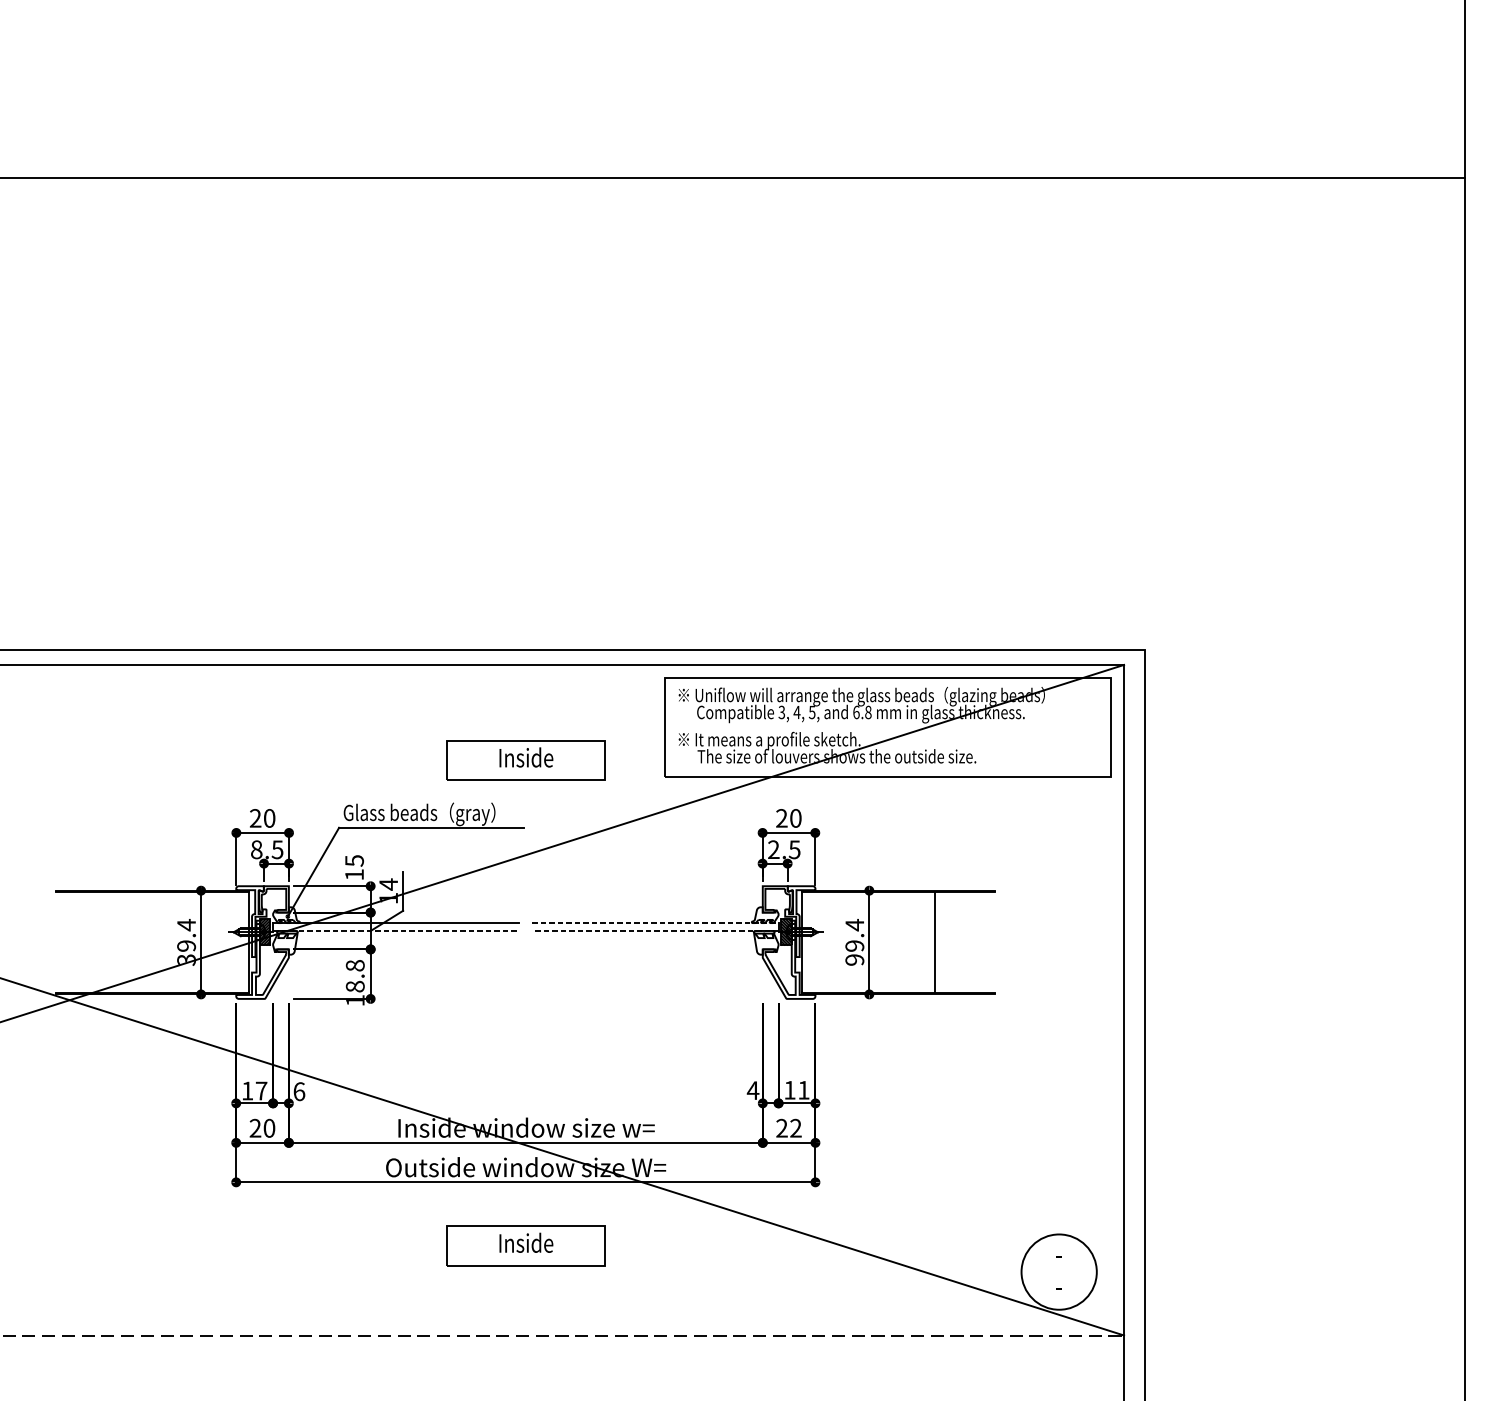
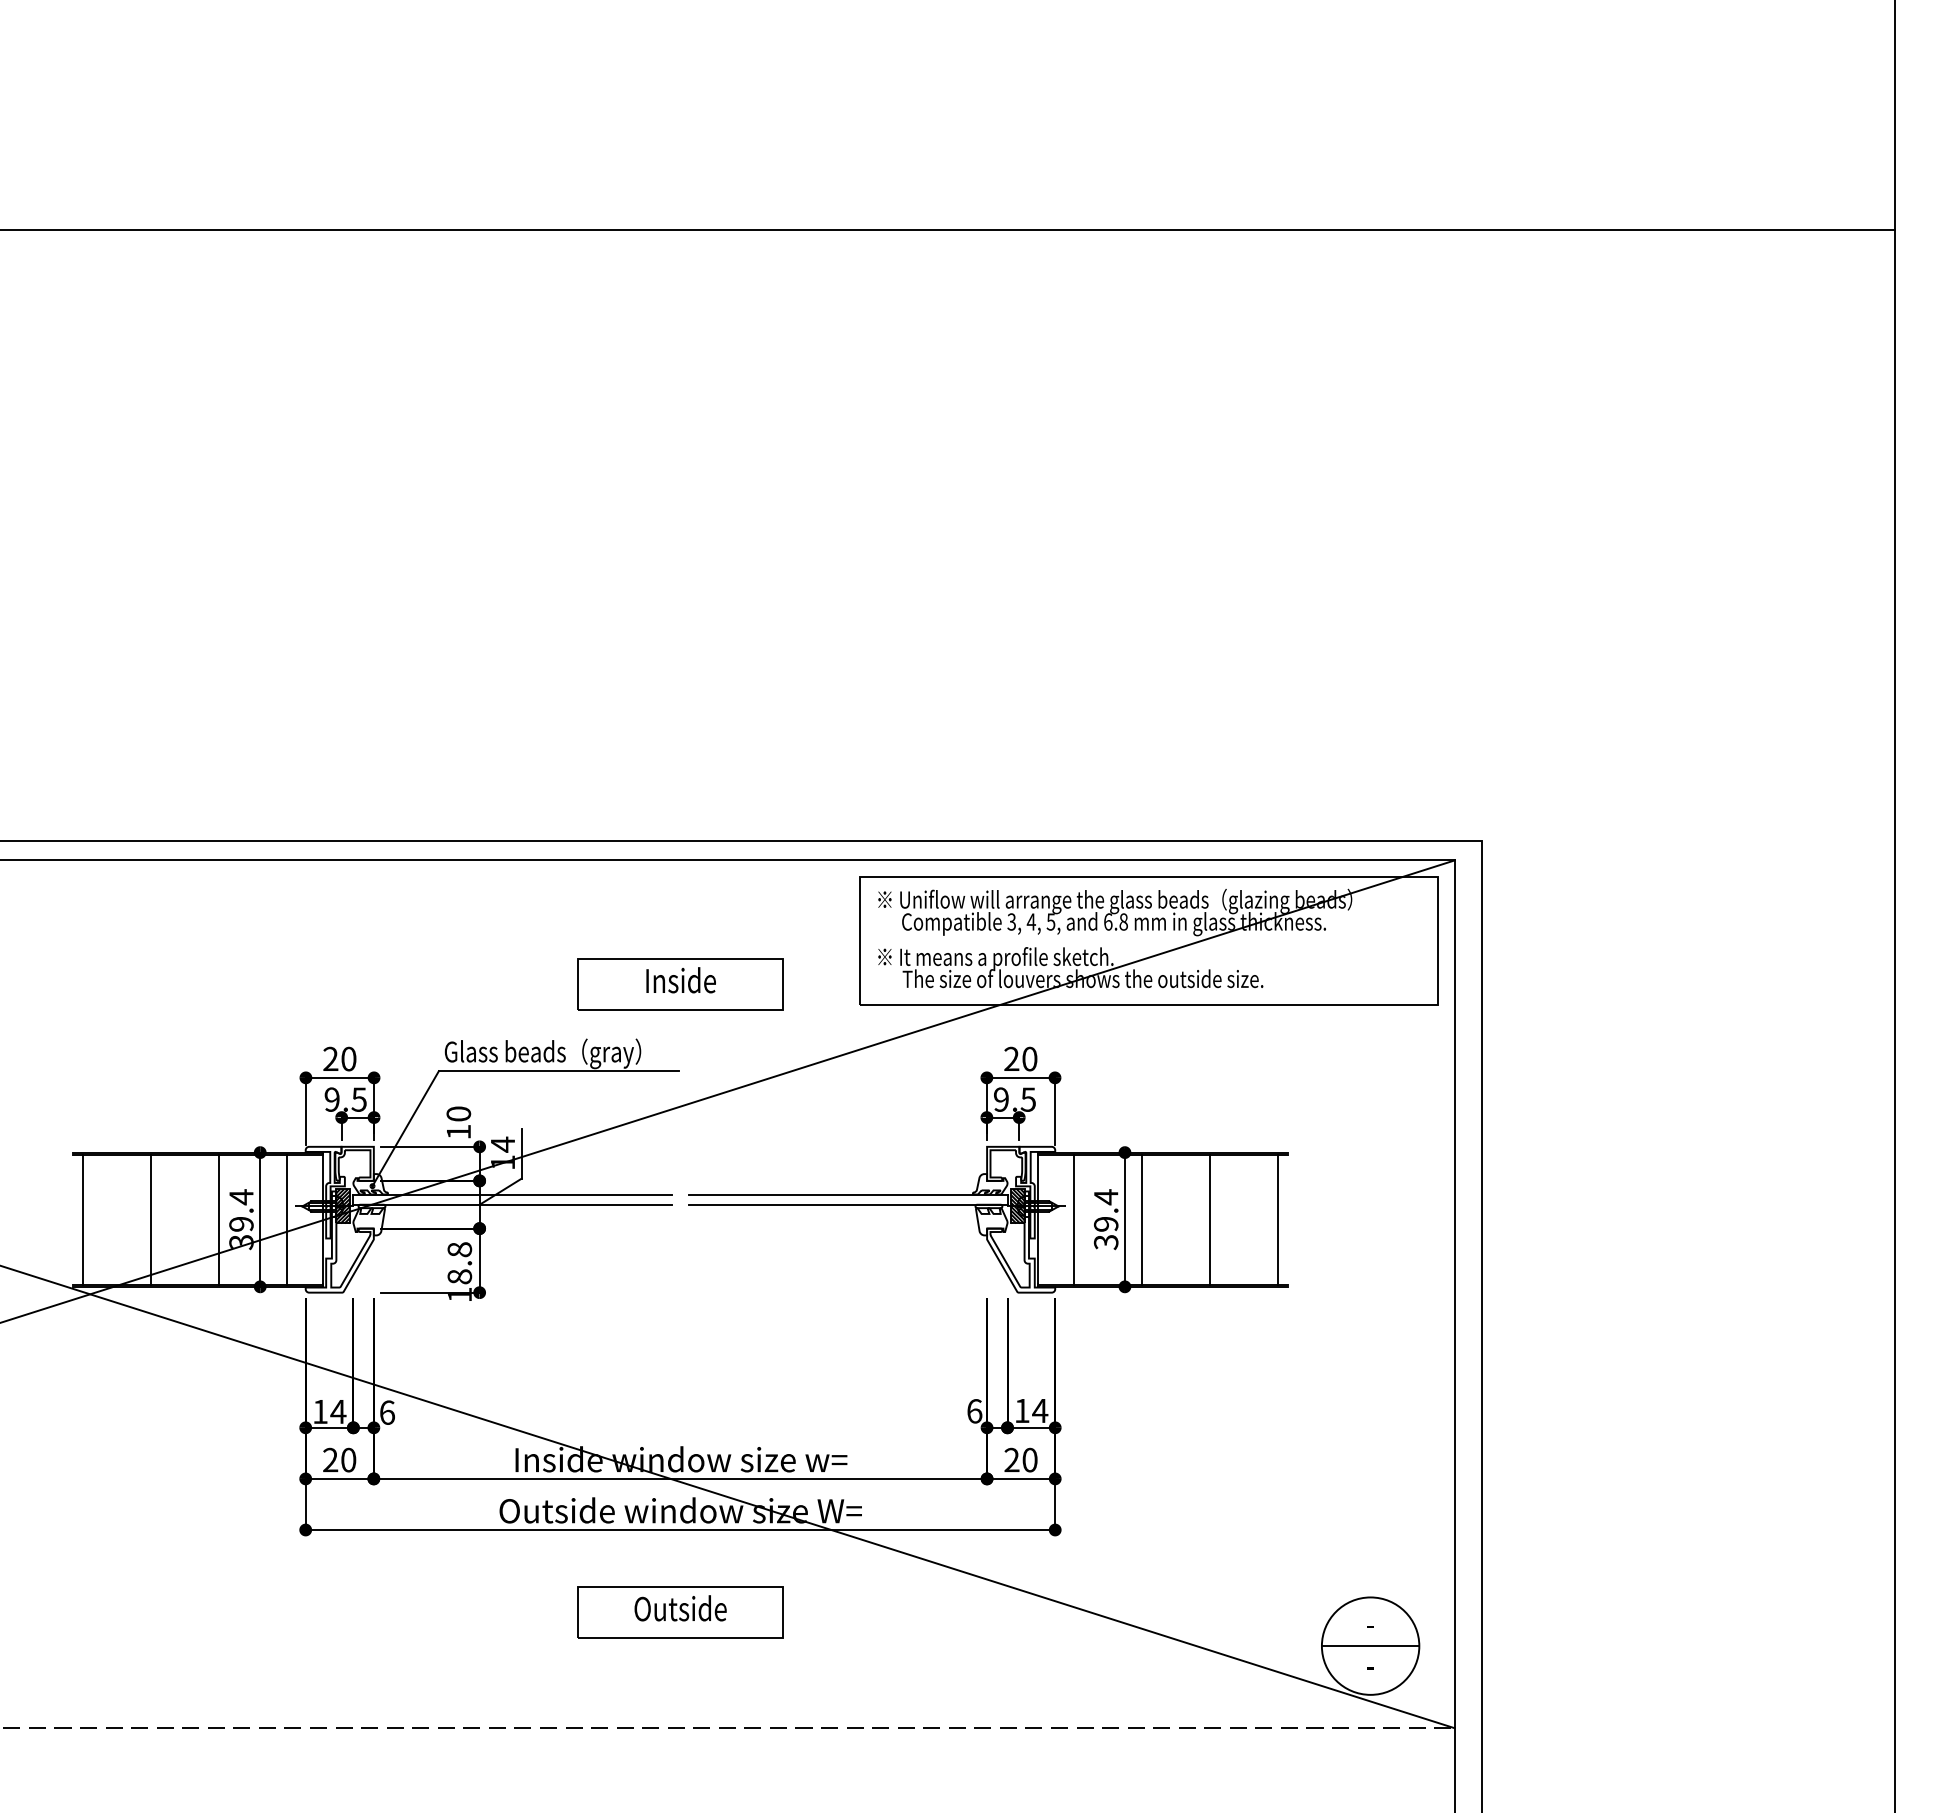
text: (256, 849) -> (331, 1099), 8.5 -> 9.5
text: (773, 849) -> (1001, 1099), 2.5 -> 9.5
text: (354, 860) -> (458, 1113), 15 -> 10
line: (655, 923) -> (848, 1194), dashed -> solid
line: (396, 930) -> (513, 1204), dashed -> solid
line: (654, 930) -> (847, 1204), dashed -> solid
line: (63, 942) -> (82, 1219), added
line: (116, 942) -> (150, 1219), added
line: (168, 942) -> (218, 1219), added
line: (221, 942) -> (286, 1219), added
line: (829, 942) -> (1073, 1219), added
line: (882, 942) -> (1142, 1219), added
line: (987, 942) -> (1278, 1219), added
text: (855, 960) -> (1106, 1242), 99.4 -> 39.4
text: (804, 1089) -> (1040, 1410), 11 -> 14
text: (261, 1090) -> (338, 1411), 17 -> 14
text: (753, 1090) -> (974, 1411), 4 -> 6
text: (795, 1127) -> (1029, 1459), 22 -> 20
text: (525, 1243) -> (680, 1608), Inside -> Outside
line: (1059, 1272) -> (1370, 1646), added

